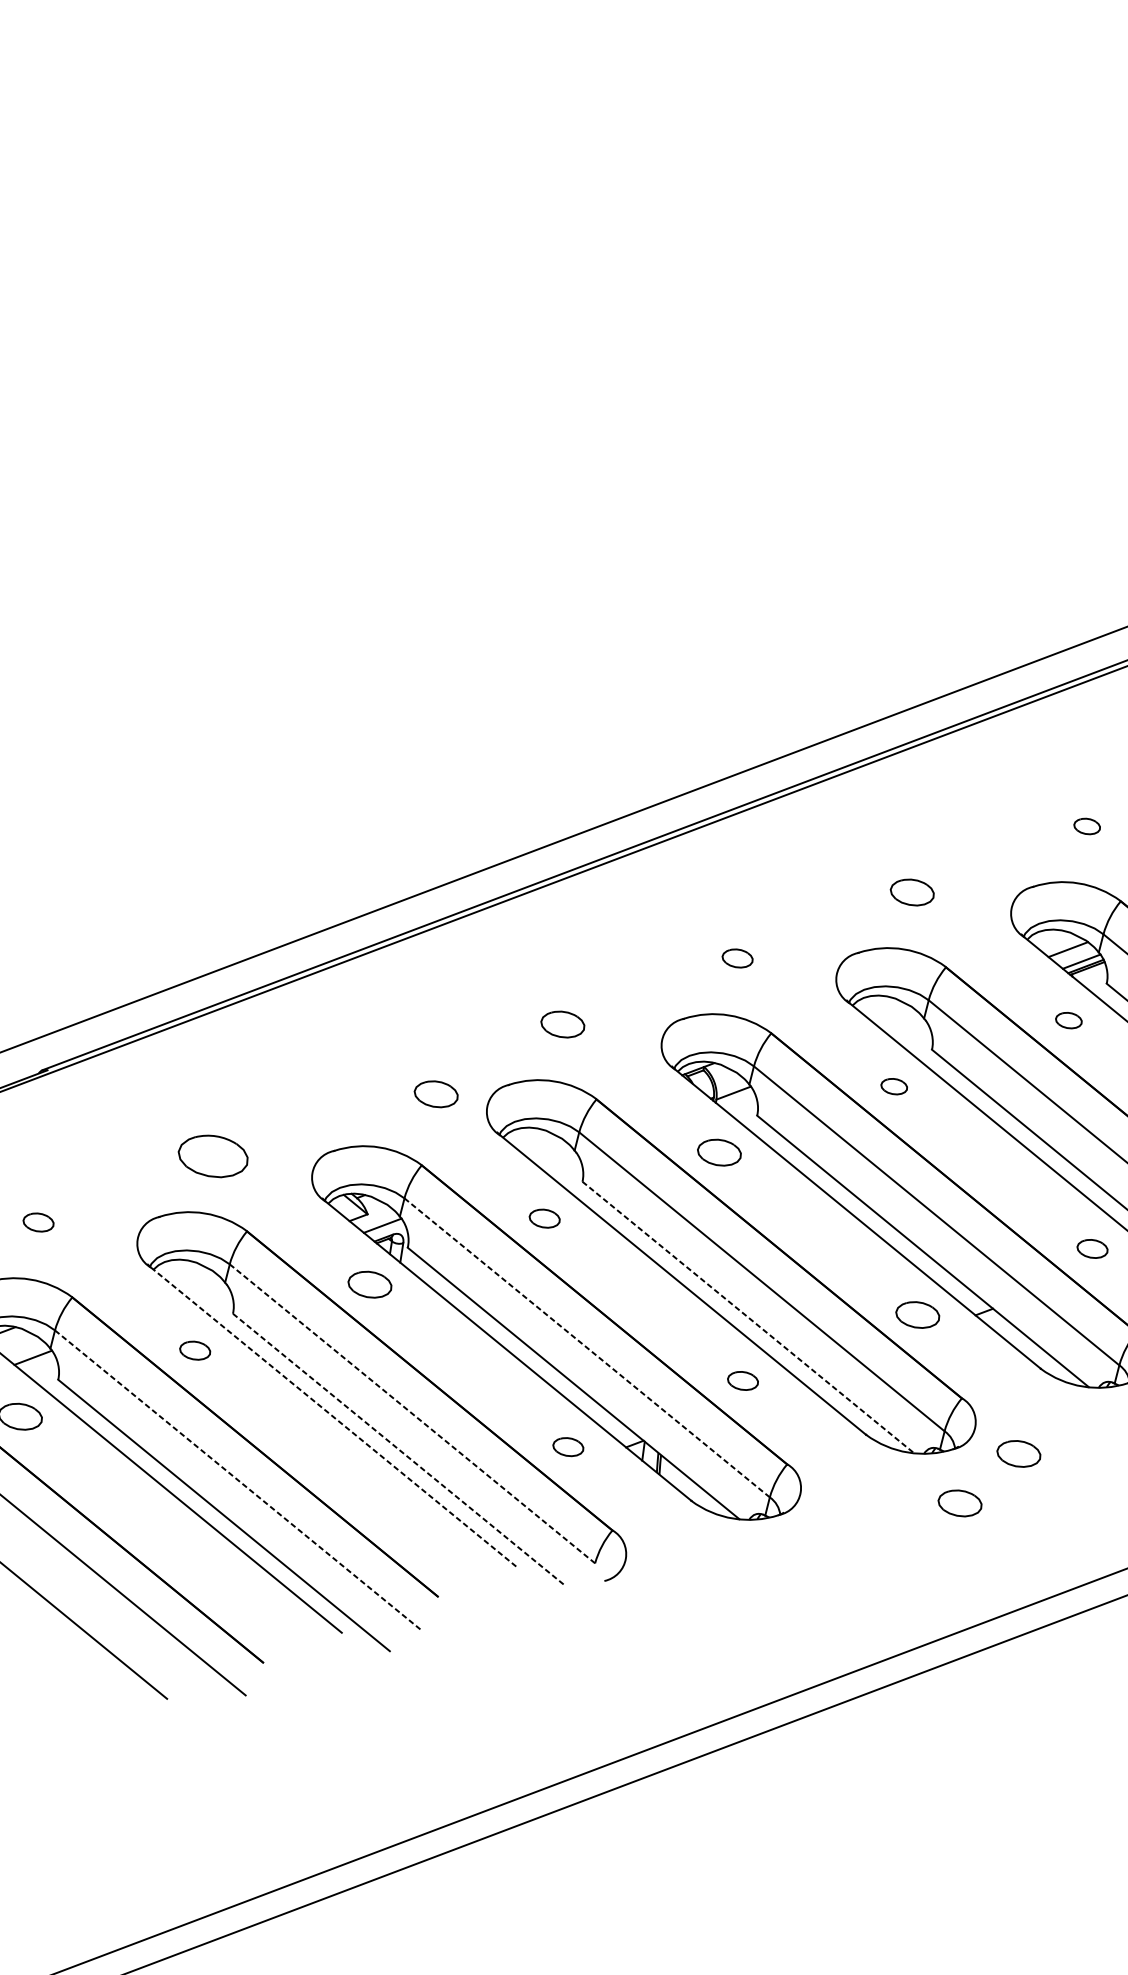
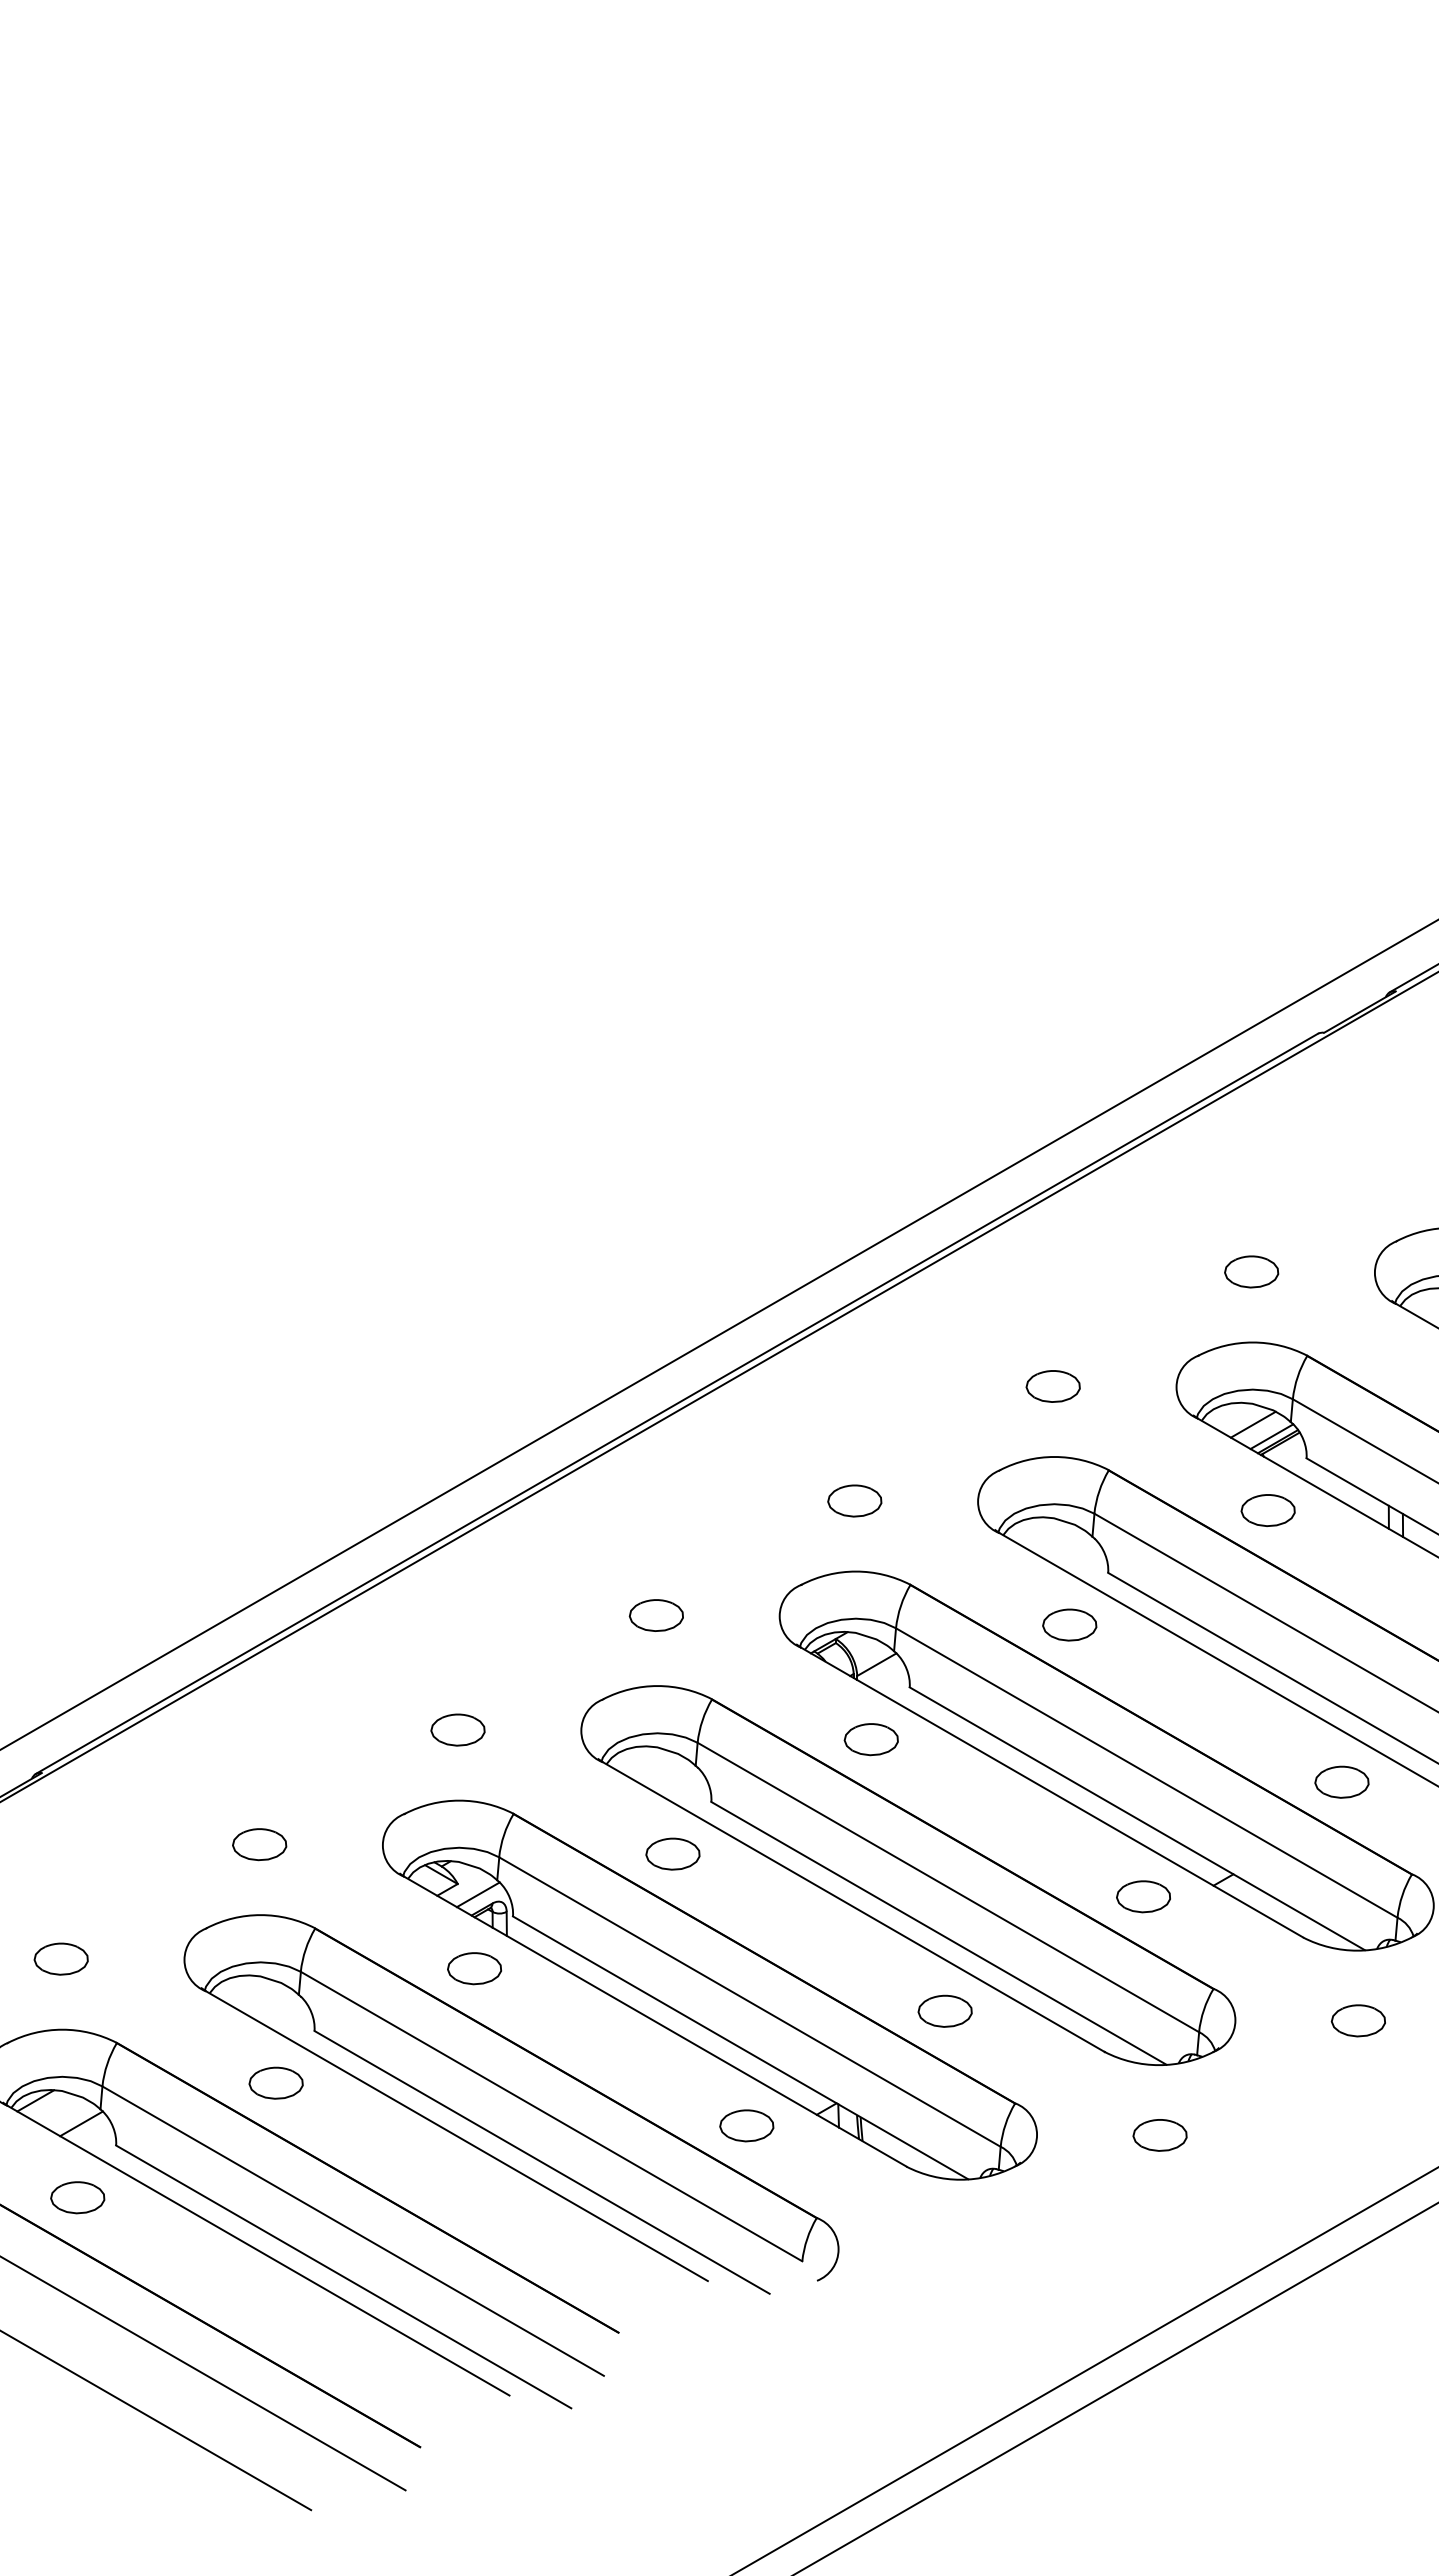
part: (1087, 826) -> (1251, 1271), size x1.67
part: (737, 958) -> (854, 1500), size x1.43
part: (1068, 1020) -> (1267, 1510), size x1.67
part: (894, 1086) -> (1069, 1624), size x1.67
part: (435, 1093) -> (457, 1729), moved
part: (213, 1156) -> (259, 1844), size x0.62
part: (544, 1218) -> (672, 1853), size x1.43
part: (38, 1221) -> (60, 1958), size x1.43
part: (1092, 1248) -> (1341, 1781), size x1.43
line: (747, 1317) -> (938, 1933), dashed -> solid
line: (586, 1347) -> (749, 2001), dashed -> solid
part: (194, 1350) -> (275, 2082), size x1.43
part: (742, 1380) -> (944, 2010), size x1.43
line: (412, 1413) -> (551, 2116), dashed -> solid
line: (333, 1417) -> (456, 2136), dashed -> solid
part: (568, 1446) -> (746, 2125), size x1.43
line: (399, 1449) -> (542, 2162), dashed -> solid
part: (1018, 1453) -> (1357, 2020), moved
line: (237, 1480) -> (353, 2231), dashed -> solid
part: (959, 1503) -> (1159, 2135), moved

